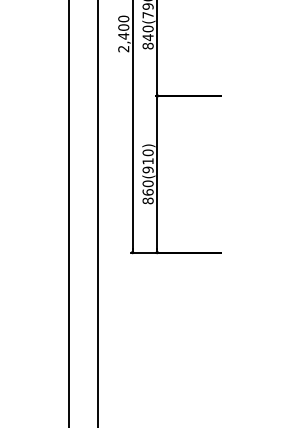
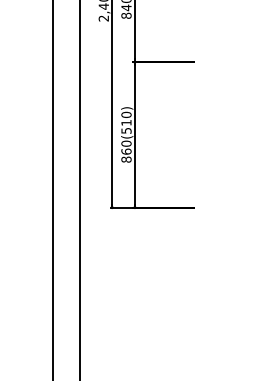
text: (147, 169) -> (125, 130), 860(910) -> 860(510)

